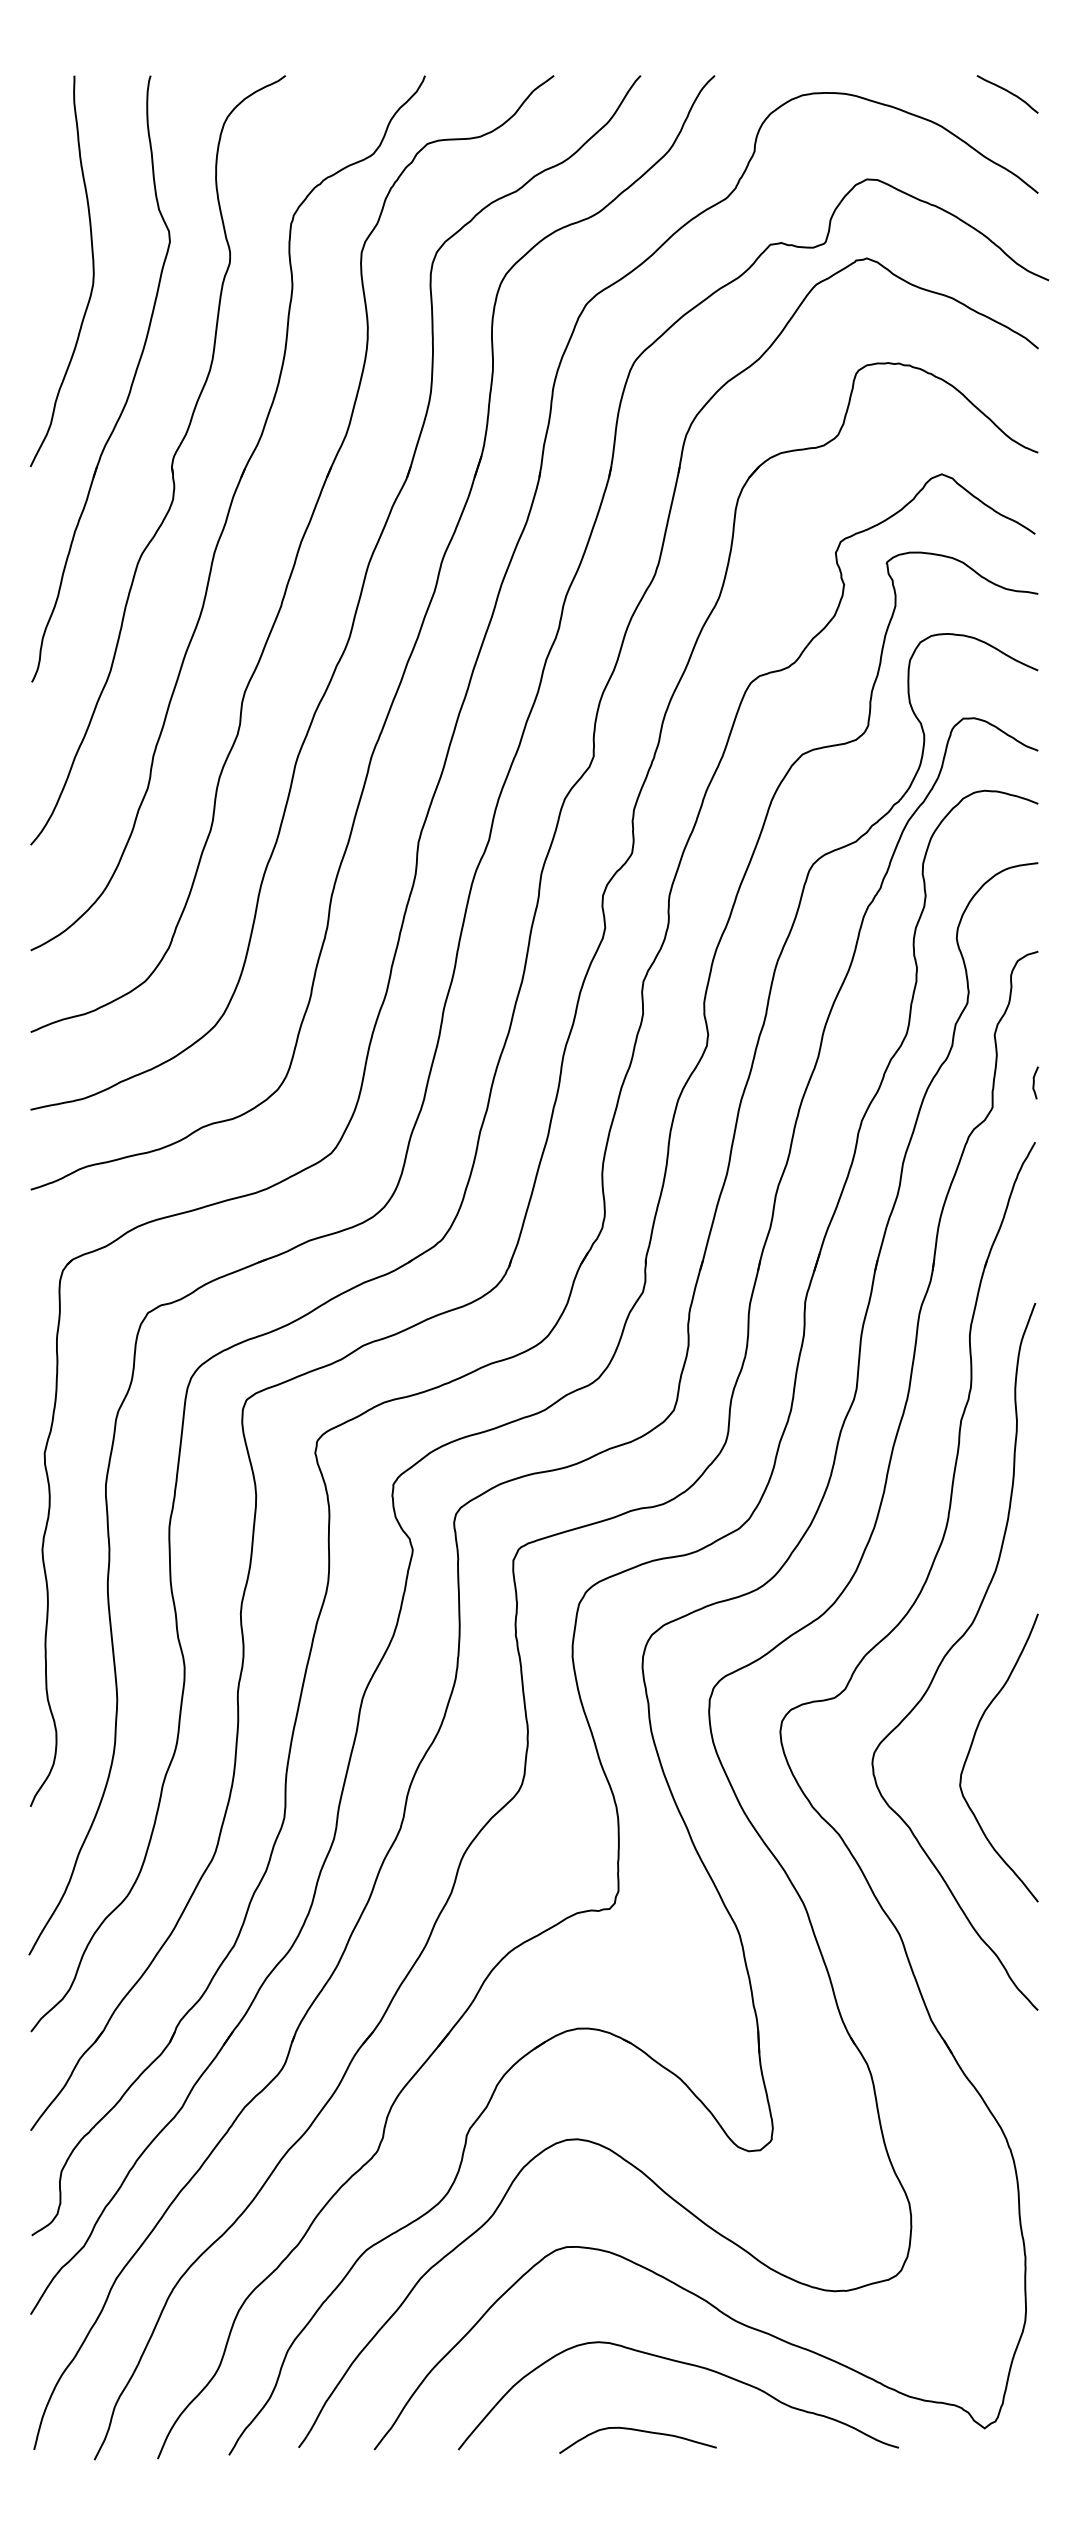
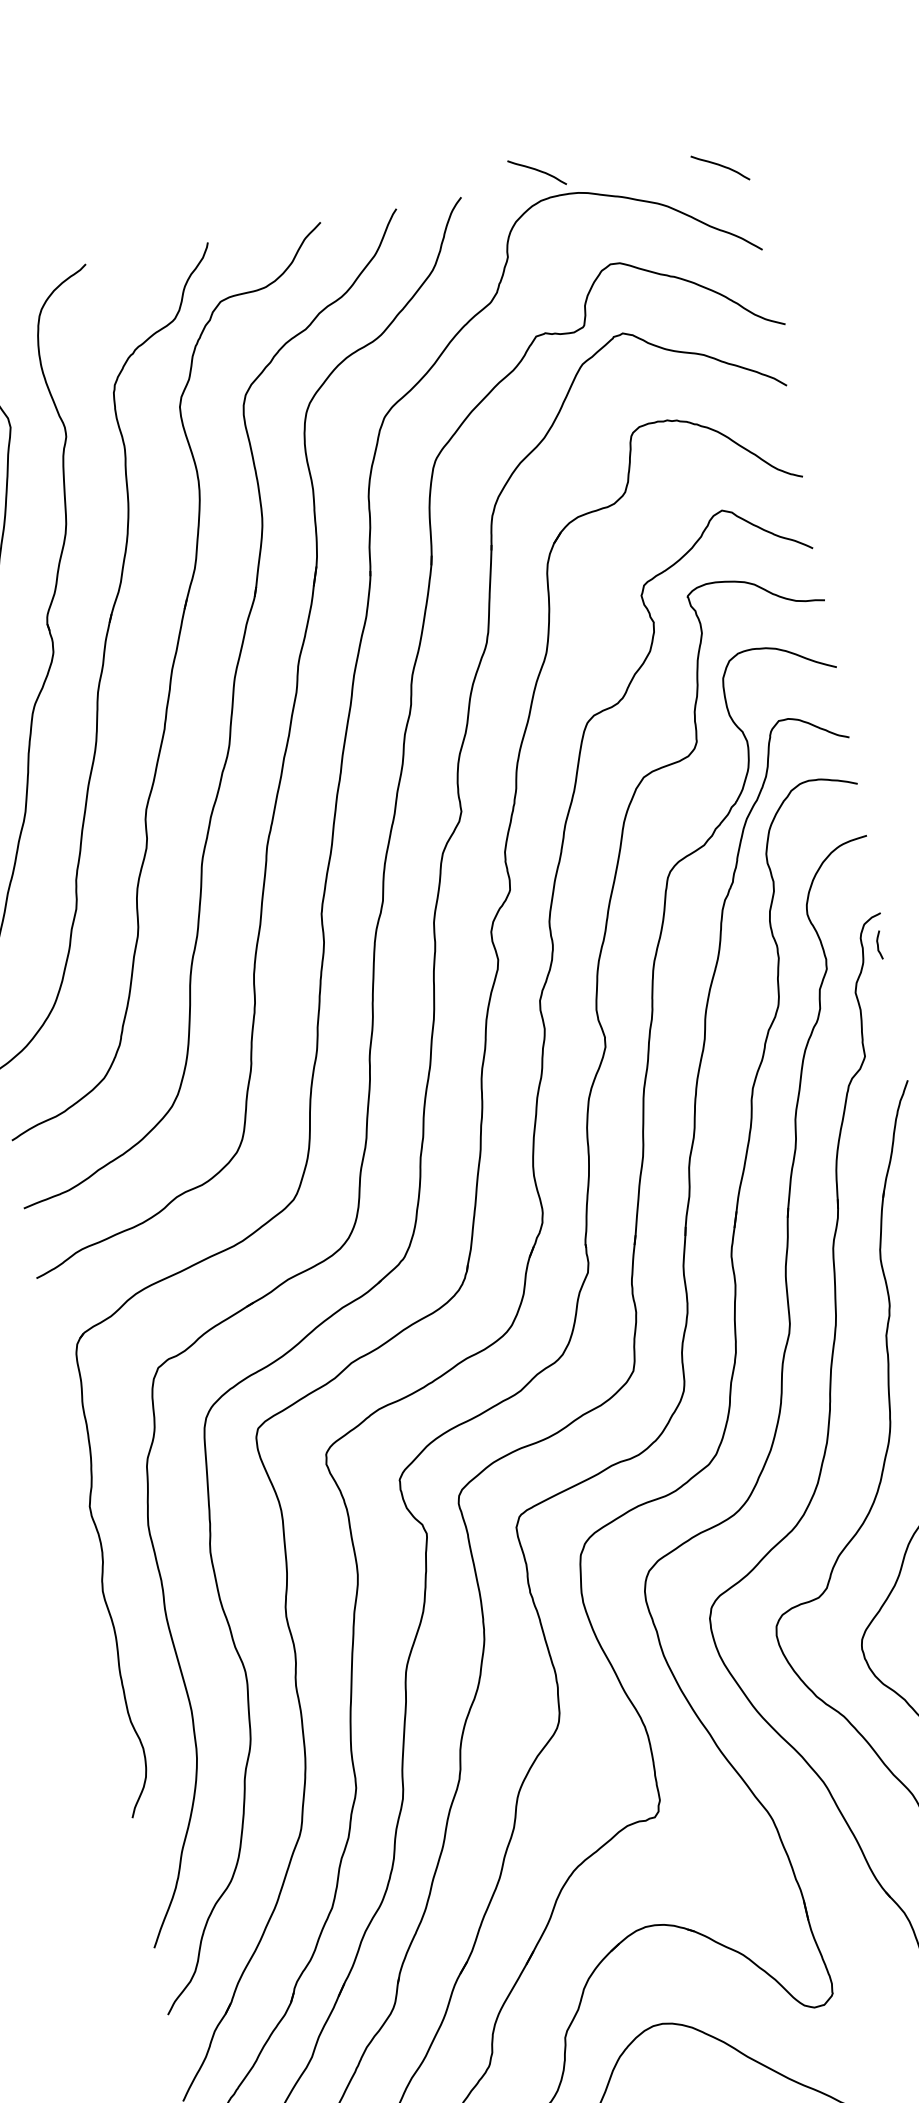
curve: (803, 61) -> (536, 171), added
curve: (1034, 1082) -> (878, 944), moved

